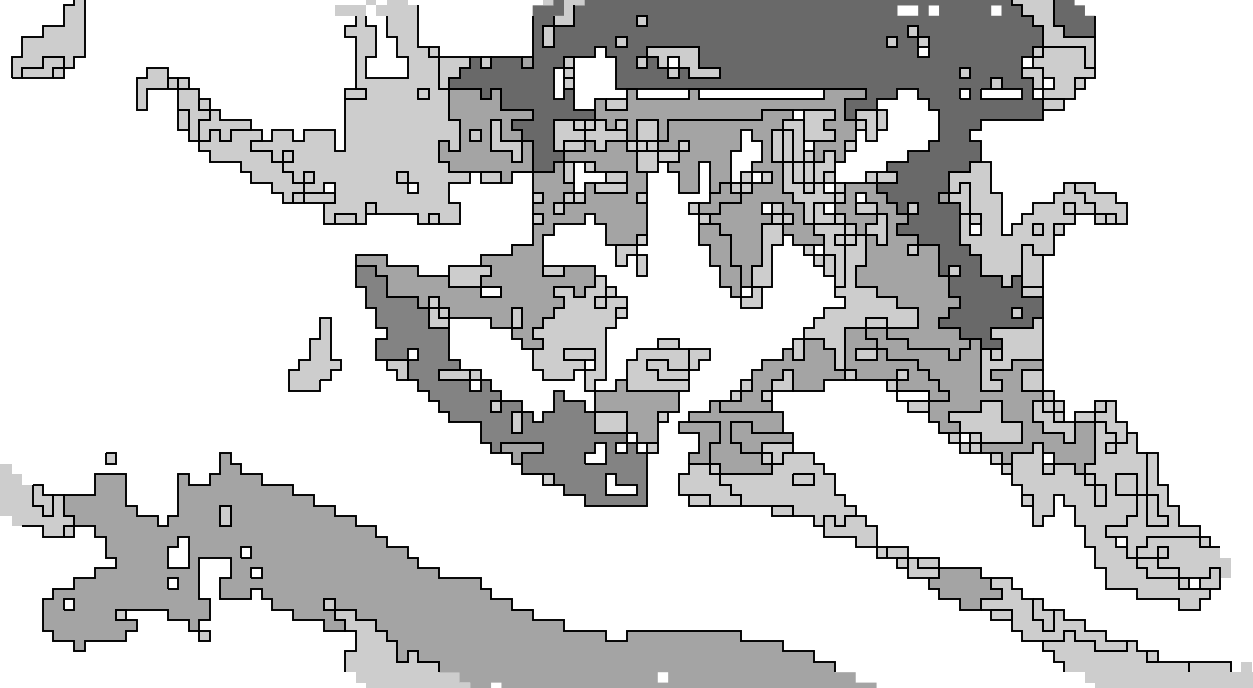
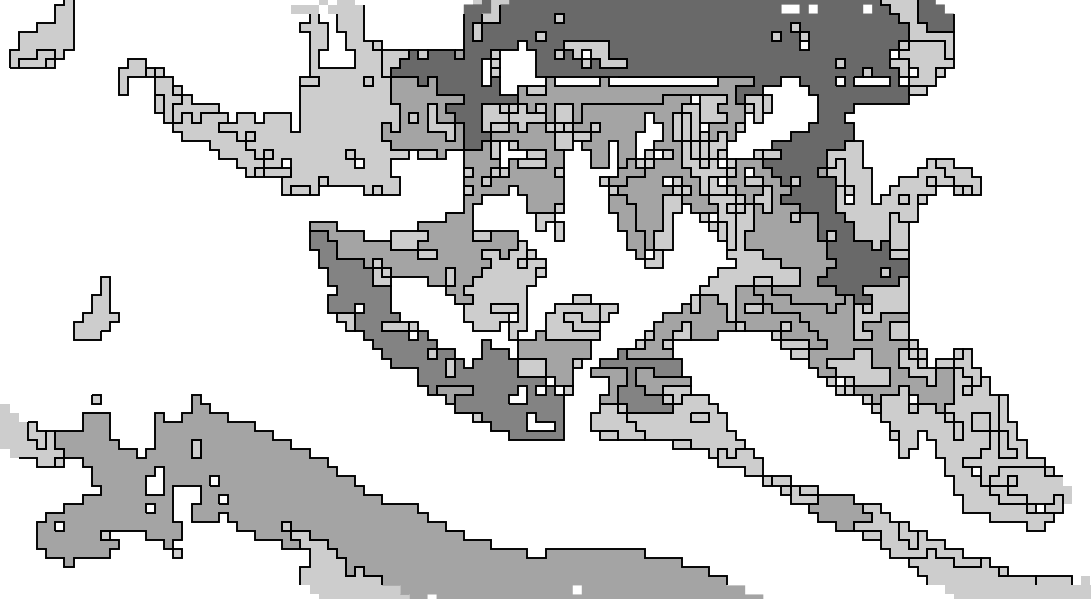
fill: (491, 291) -> (427, 253), added
part: (315, 354) -> (96, 308), moved
fill: (912, 395) -> (794, 344), added
fill: (735, 436) -> (640, 380), added

